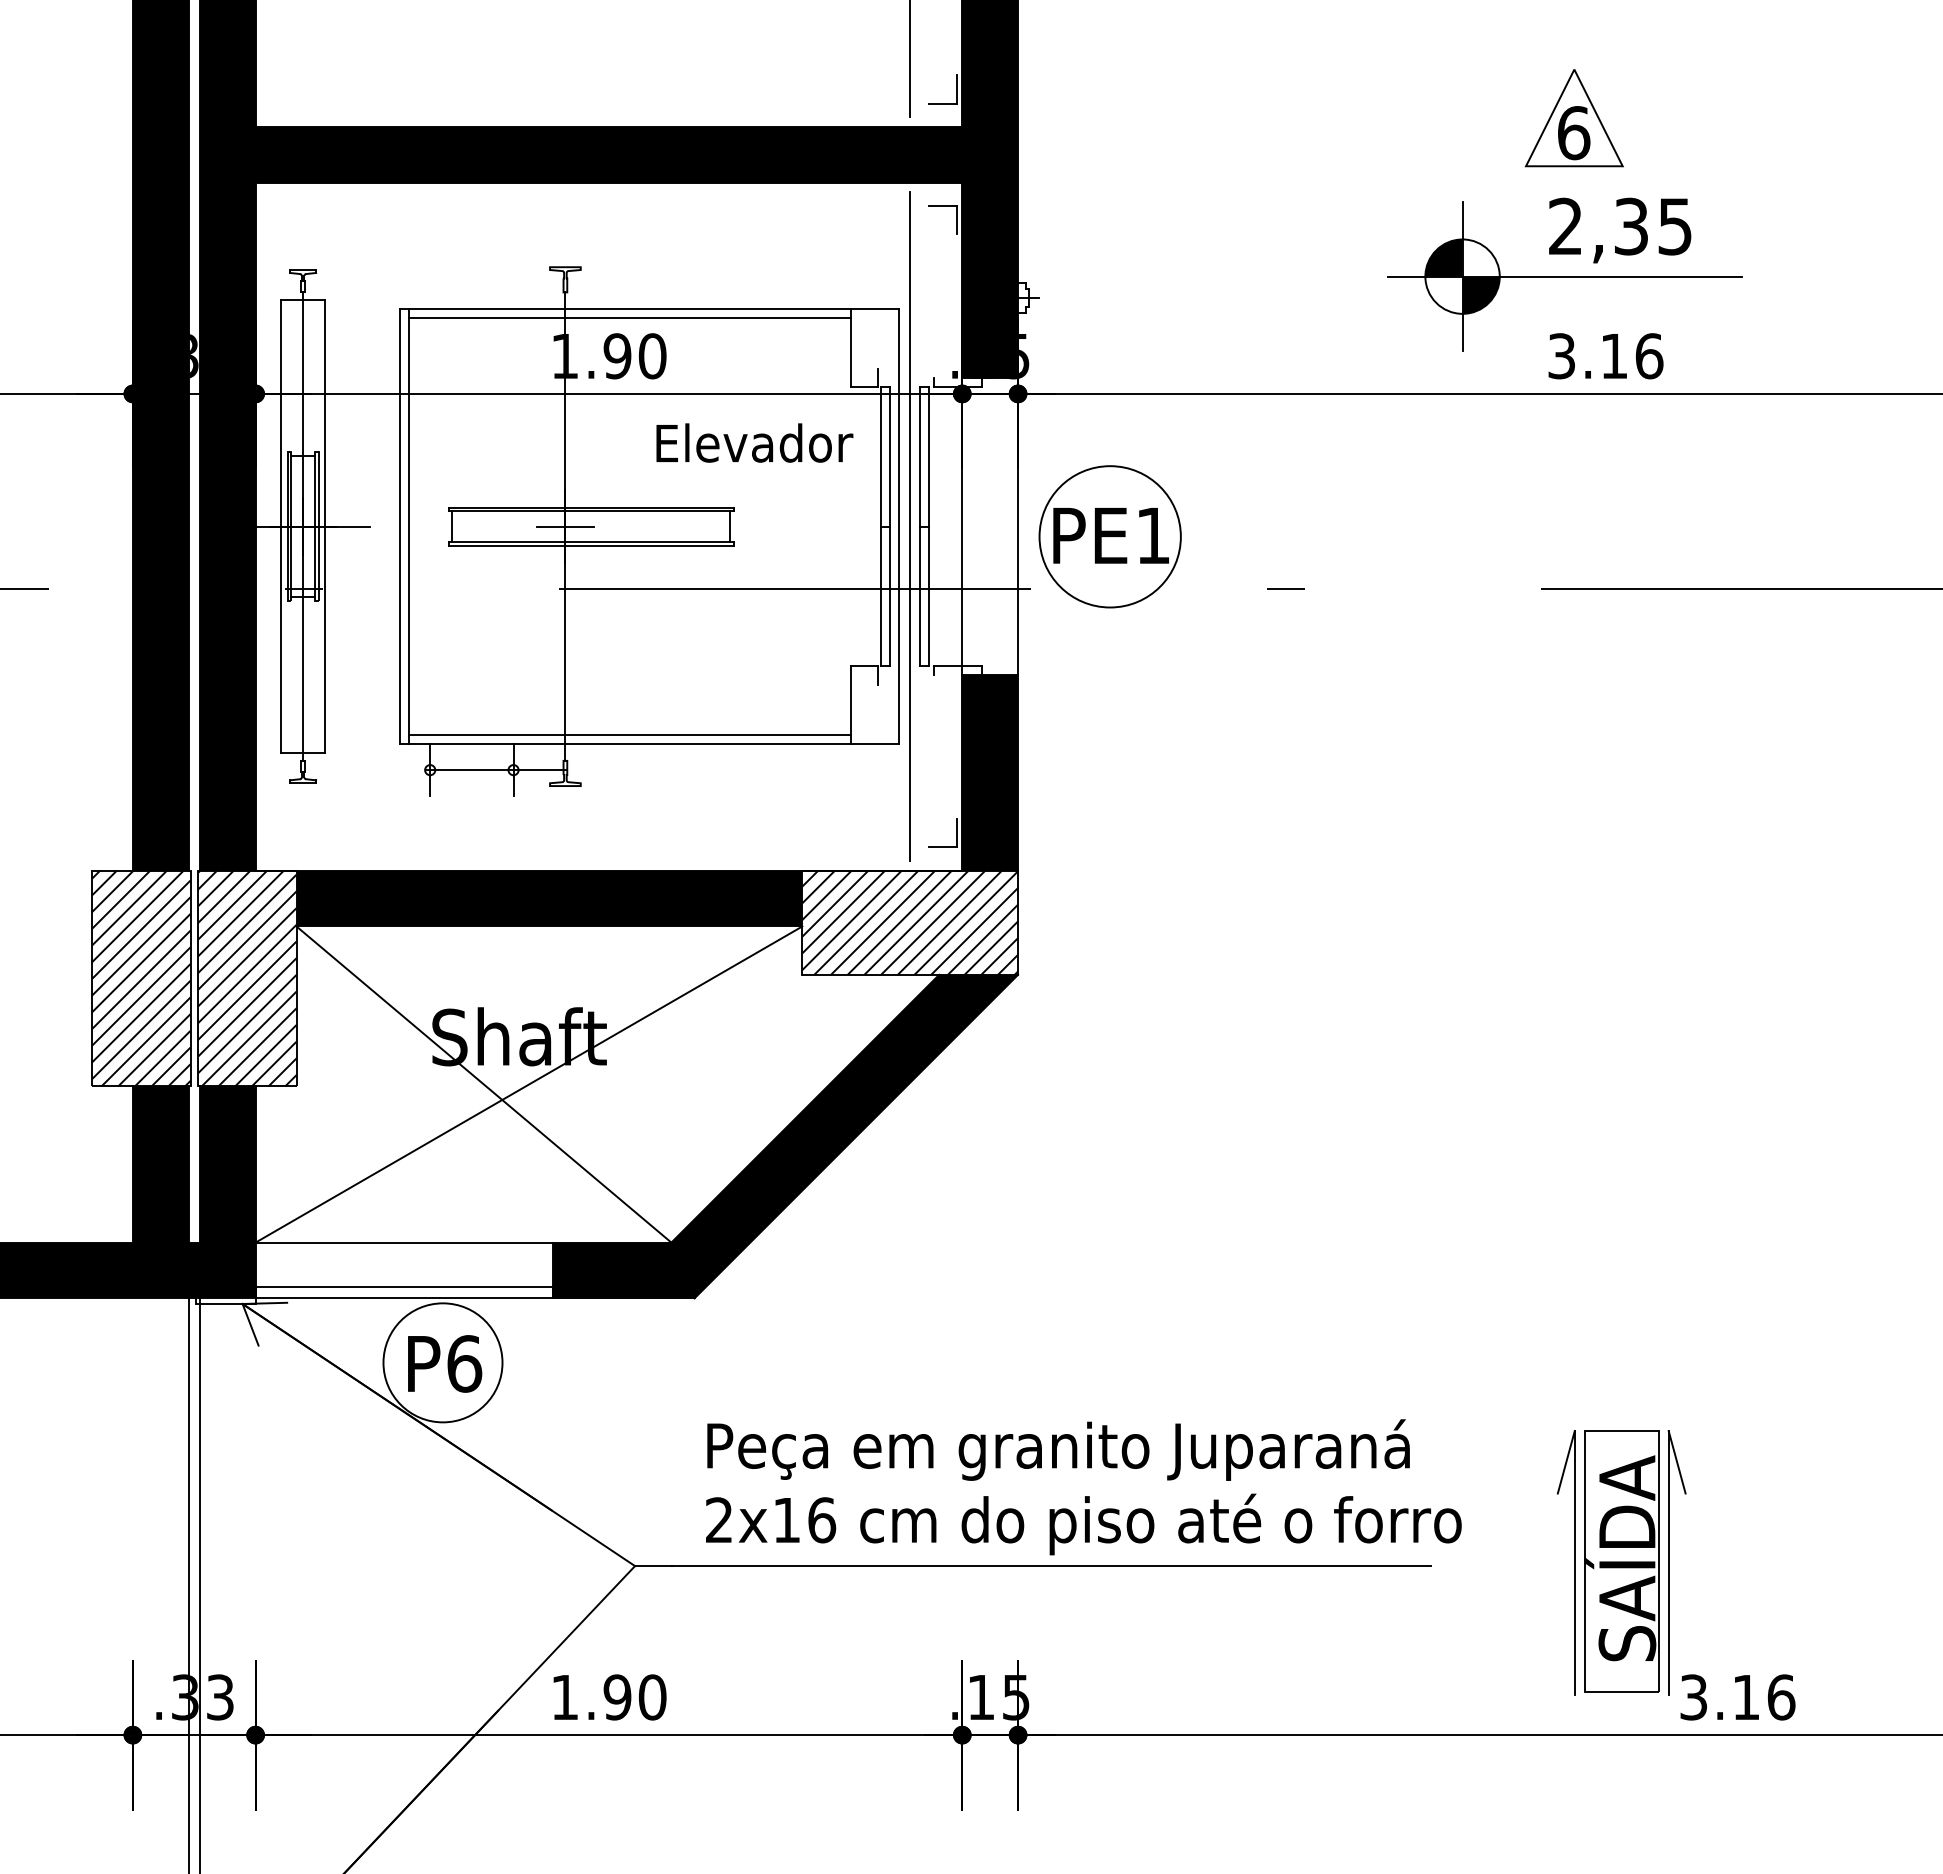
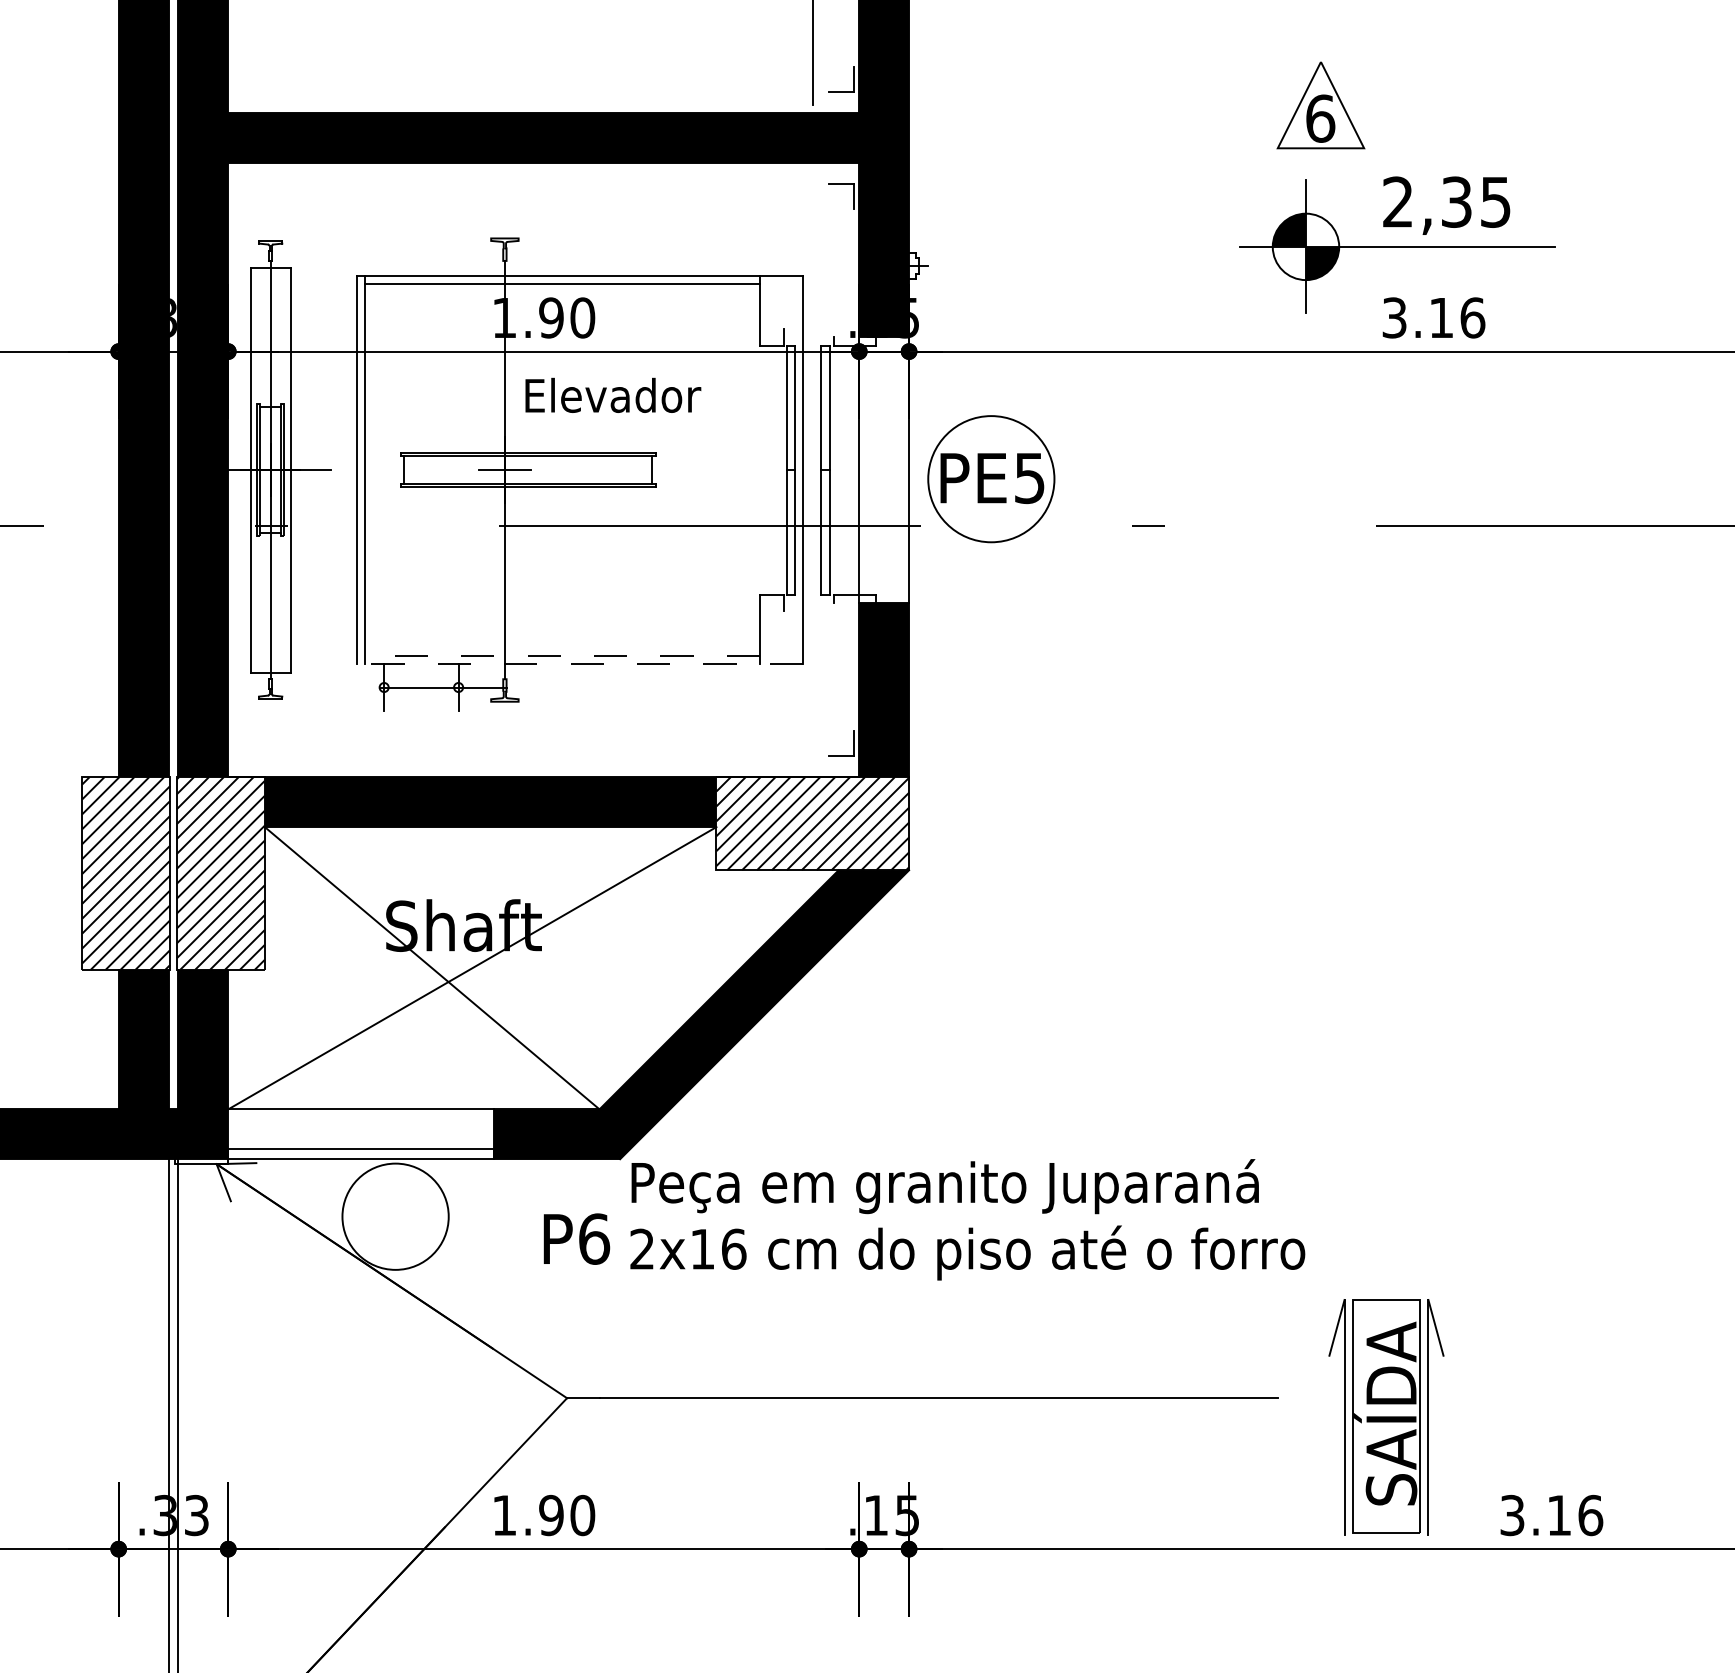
part: (1573, 118) -> (1320, 105), moved
text: (754, 442) -> (613, 394), moved
line: (910, 526) -> (813, 469), removed
text: (1153, 535) -> (1030, 478), PE1 -> PE5
line: (630, 734) -> (563, 655), solid -> dashed
line: (649, 744) -> (579, 664), solid -> dashed
text: (445, 1363) -> (577, 1238), moved
text: (1083, 1487) -> (967, 1220), moved
part: (1621, 1562) -> (1386, 1417), moved

